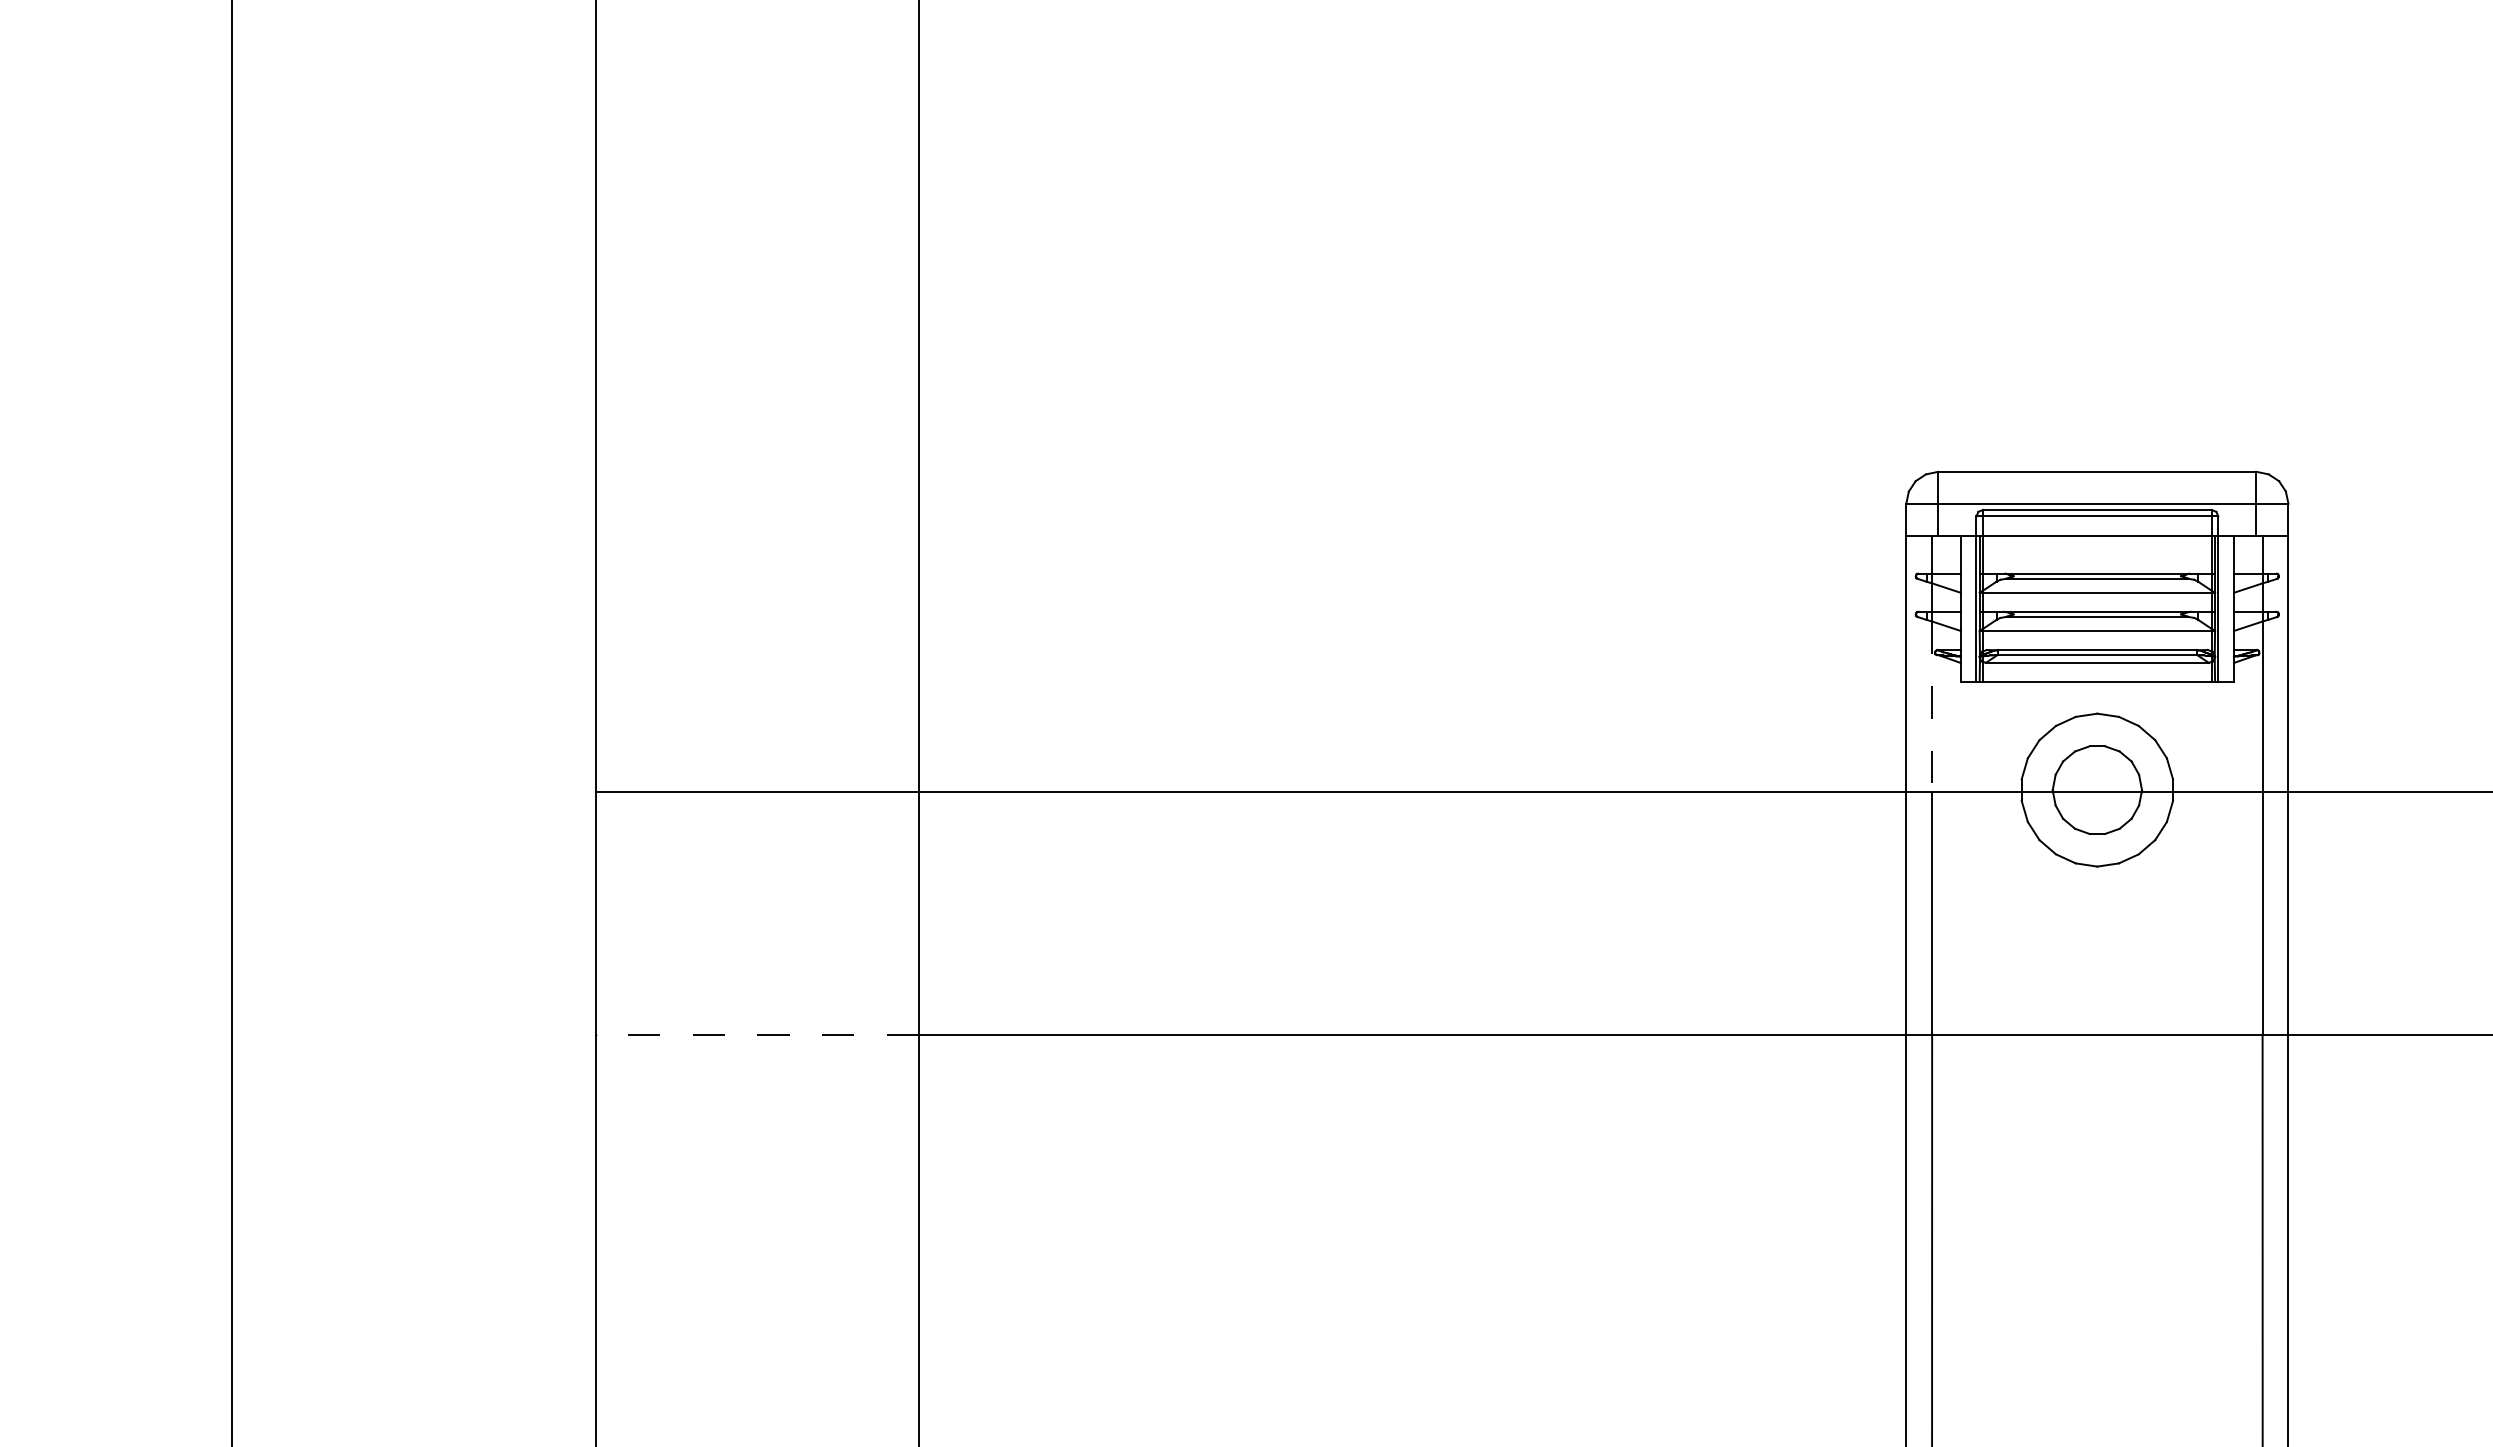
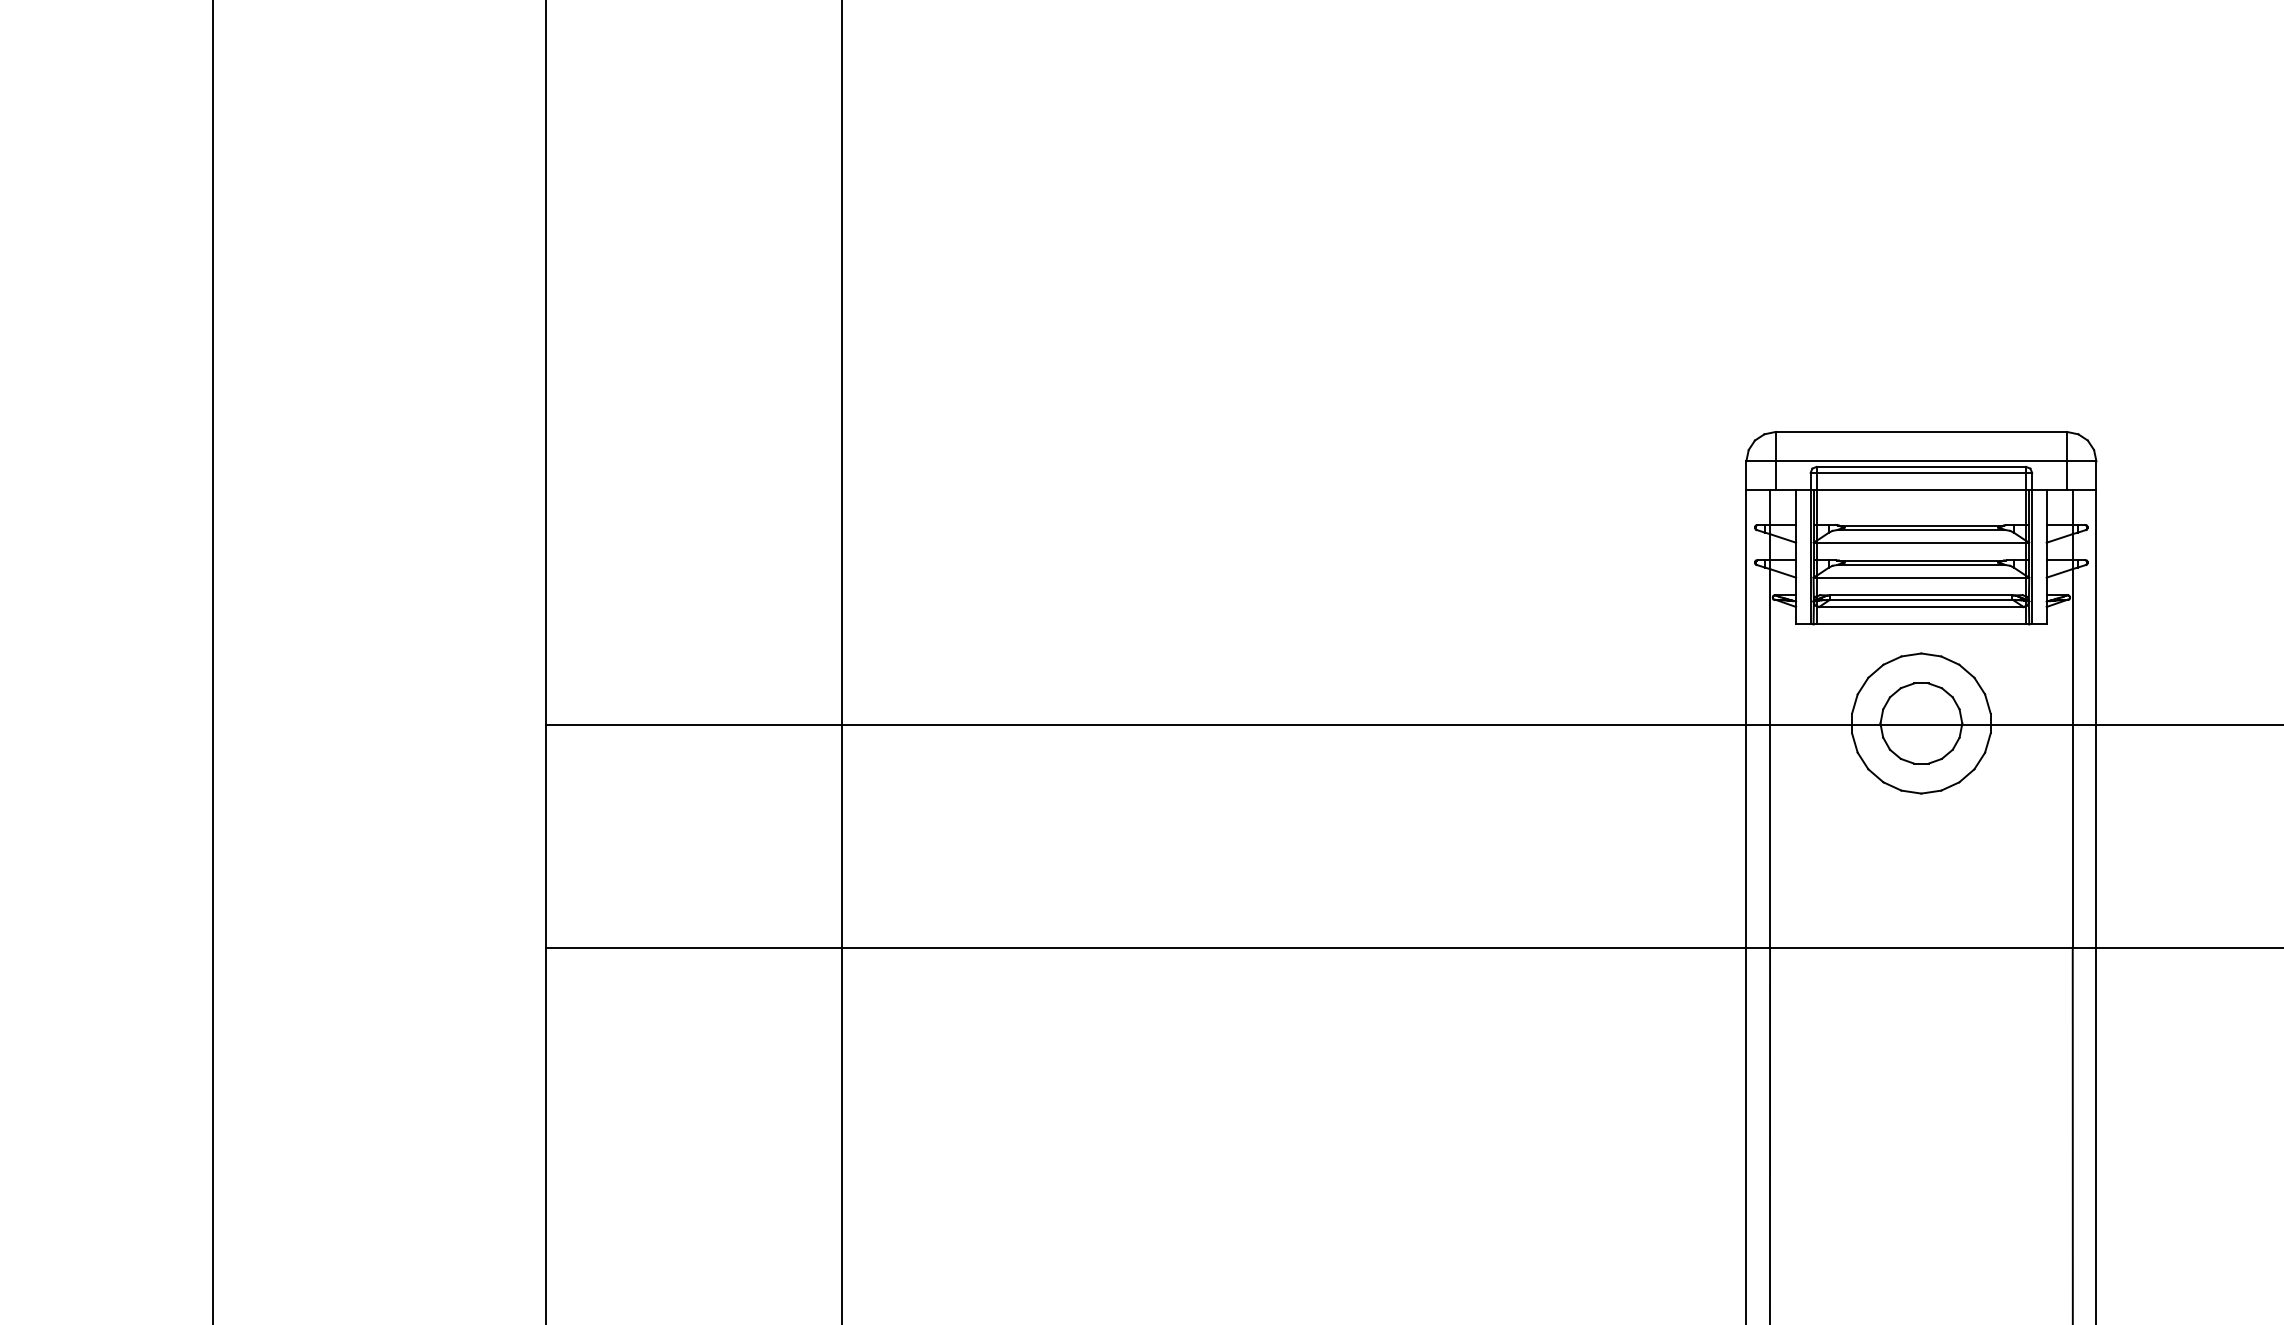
line: (1932, 707) -> (1770, 647), dashed -> solid
line: (757, 1034) -> (694, 947), dashed -> solid

